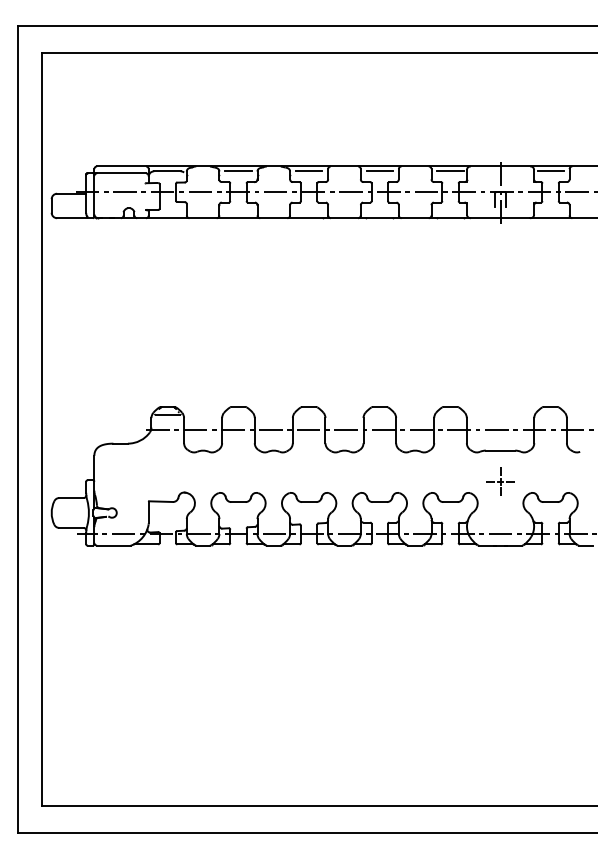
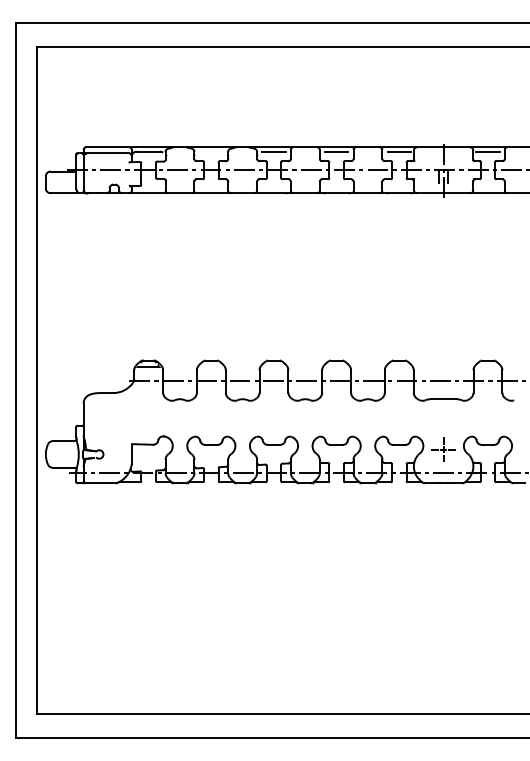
line: (238, 171) -> (211, 151), removed
part: (500, 481) -> (443, 449), moved

